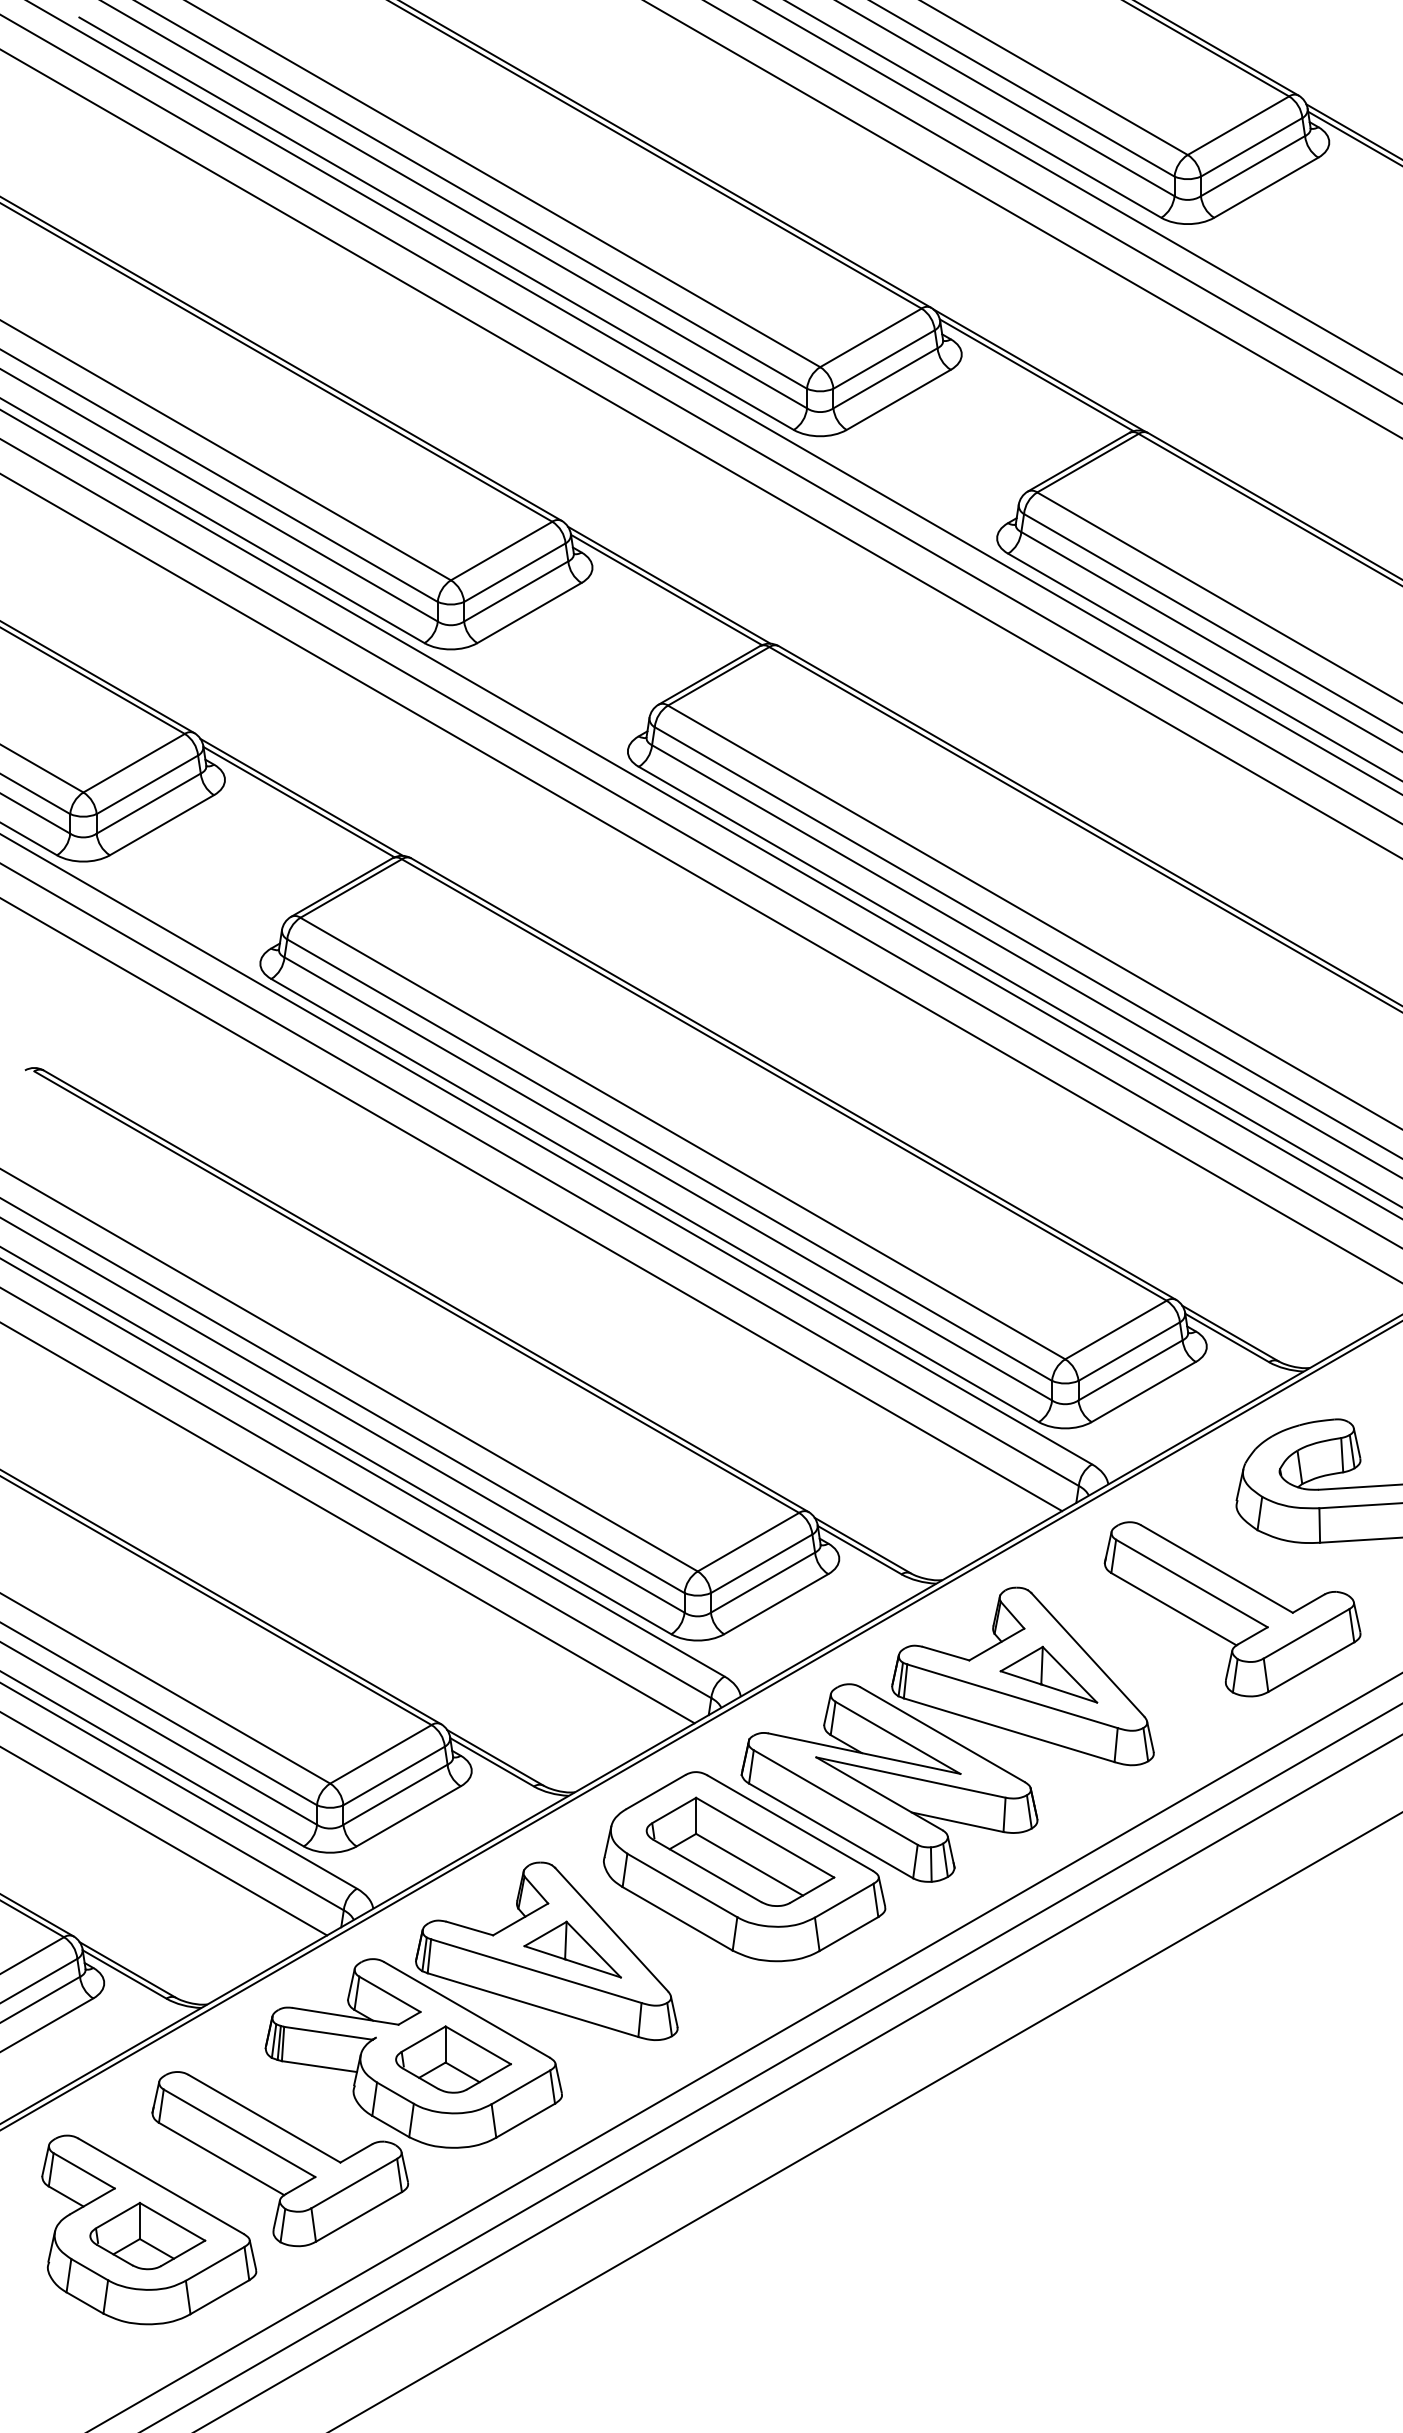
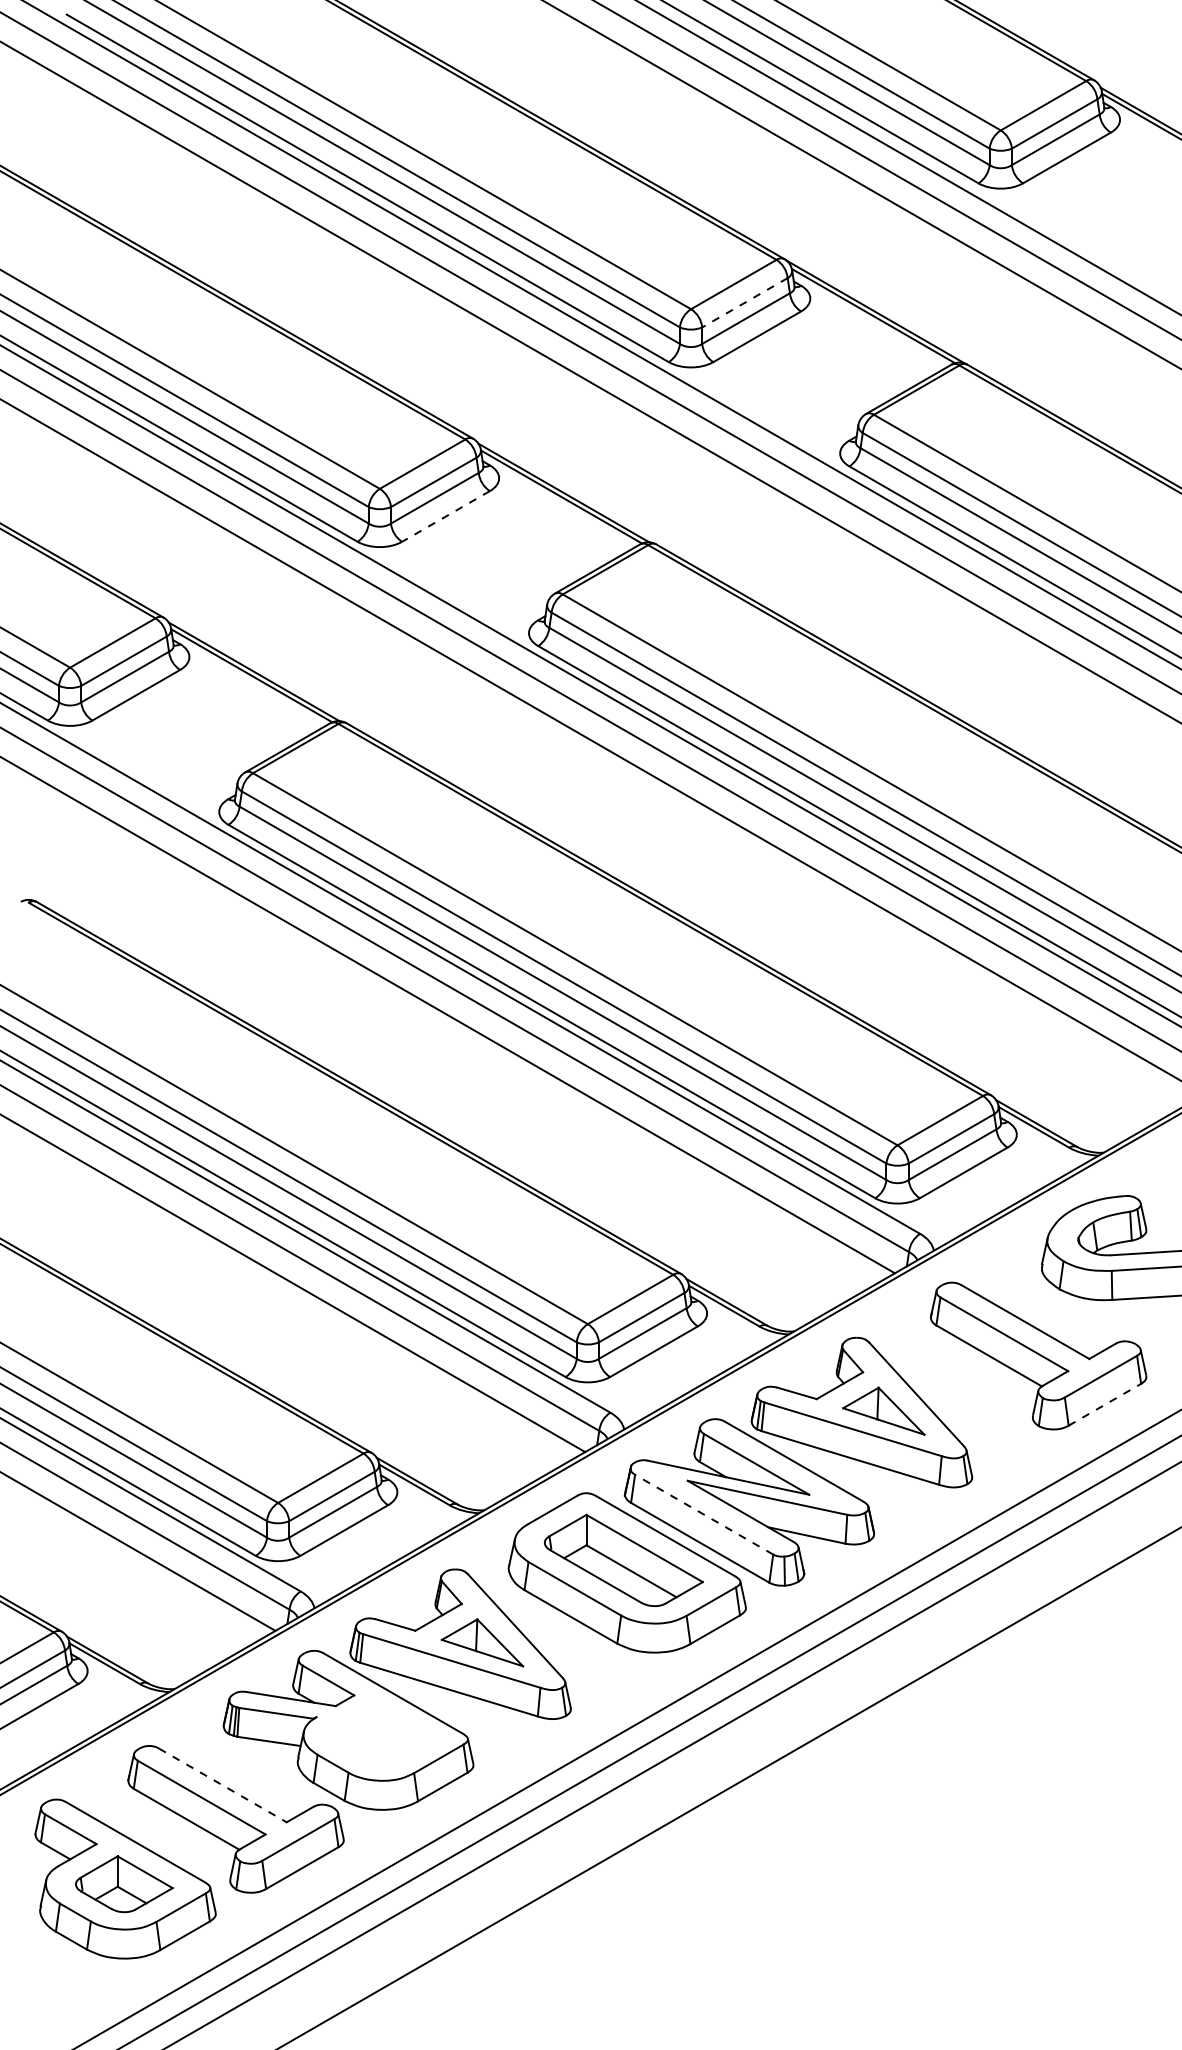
line: (883, 360) -> (744, 303), solid -> dashed
line: (530, 613) -> (446, 516), solid -> dashed
line: (1310, 1666) -> (1104, 1404), solid -> dashed
line: (836, 1797) -> (704, 1514), solid -> dashed
part: (452, 2059) -> (381, 1735), removed
line: (264, 2118) -> (222, 1785), solid -> dashed

